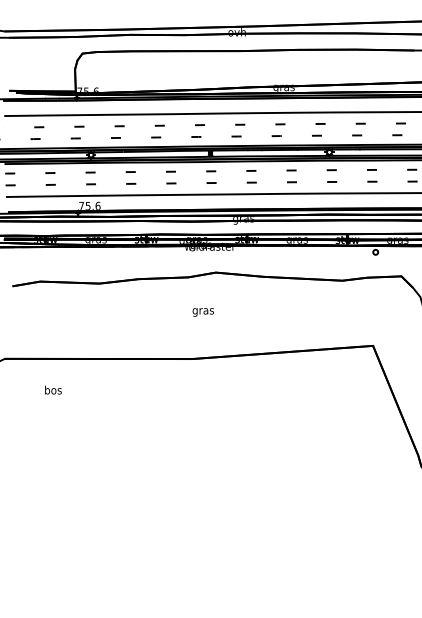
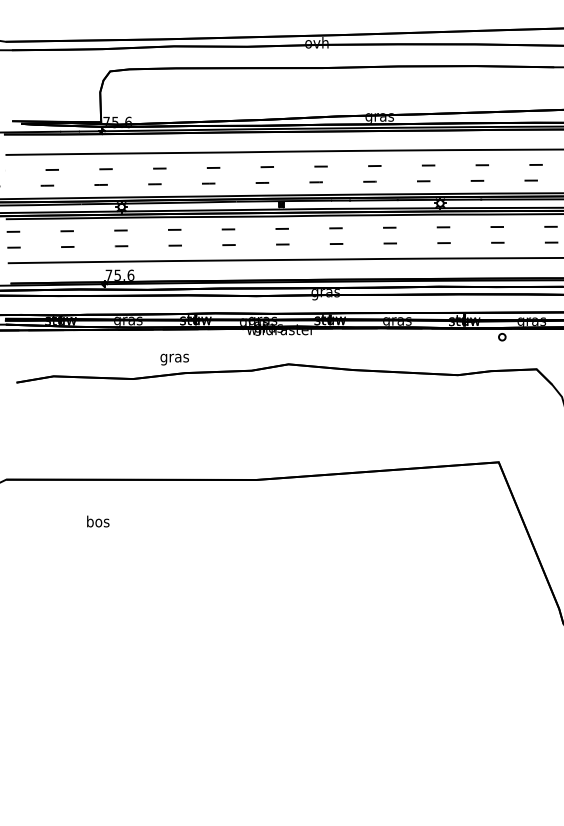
text: (203, 312) -> (174, 359), moved
text: (53, 390) -> (98, 521), moved

